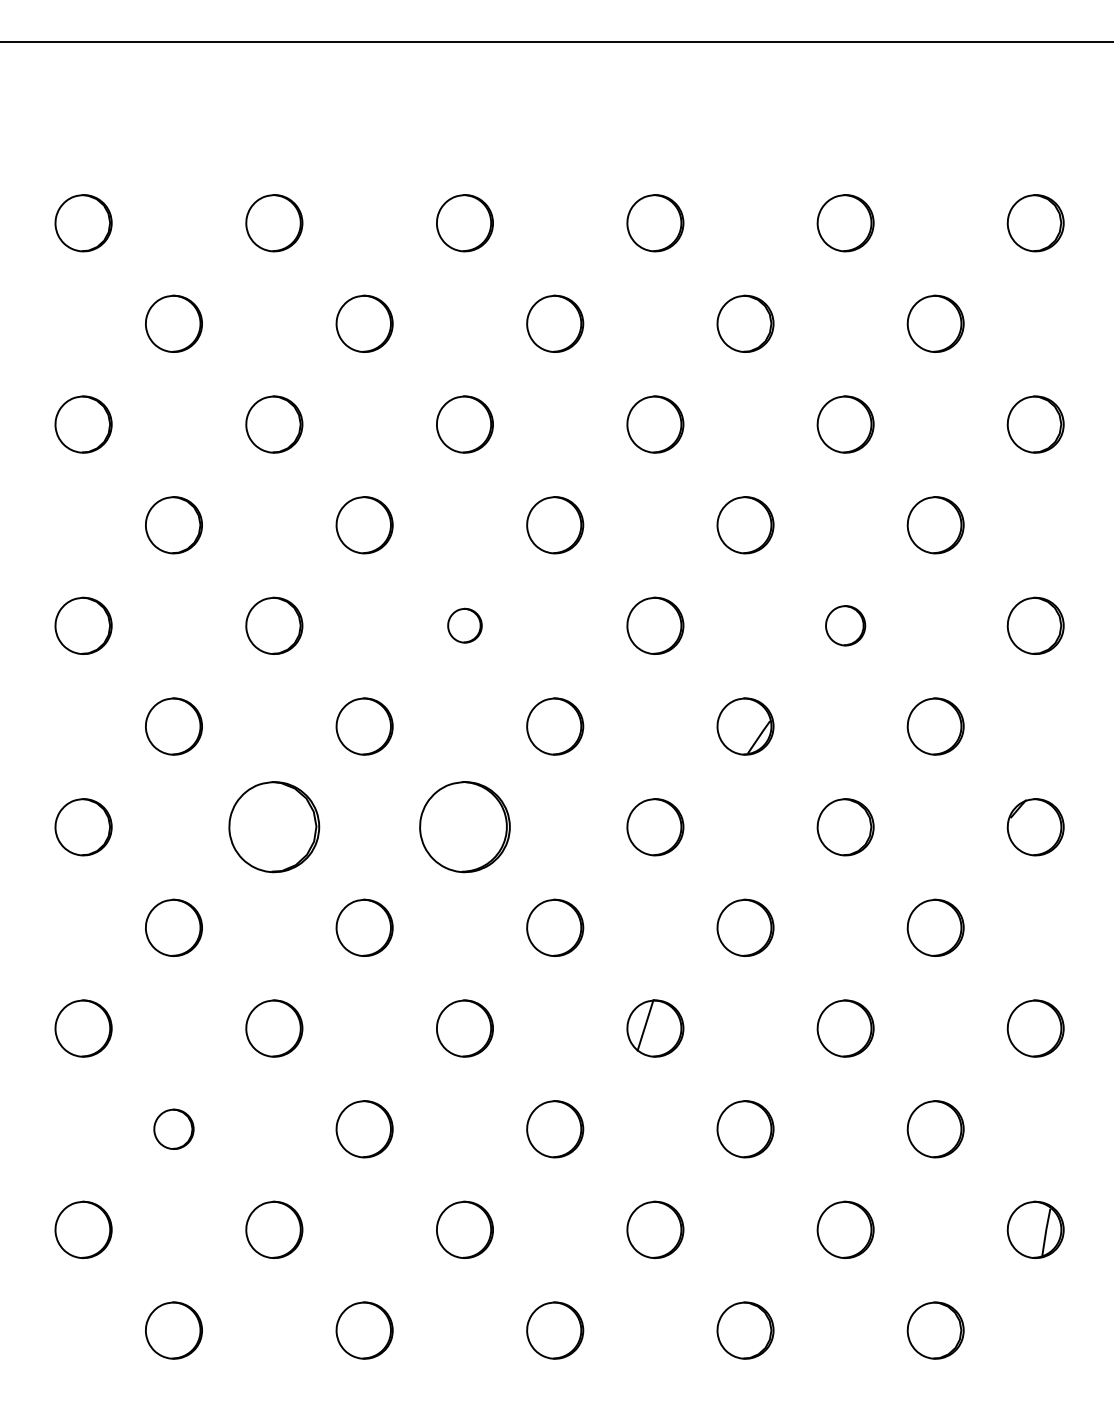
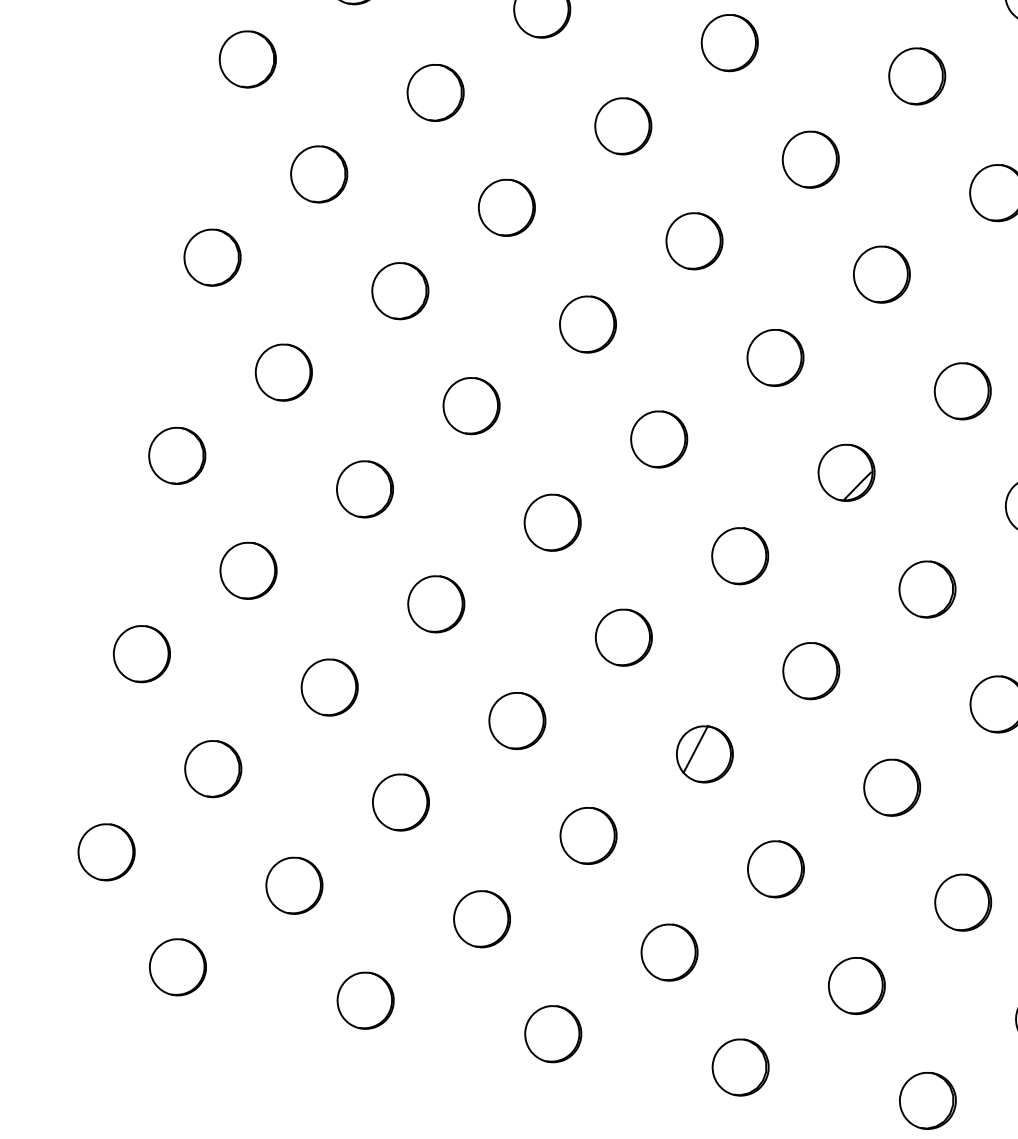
part: (464, 625) -> (587, 324), size x1.67
part: (845, 625) -> (962, 390), size x1.43
part: (274, 827) -> (365, 489), size x0.62
part: (464, 827) -> (552, 522), size x0.62
part: (173, 1129) -> (212, 769), size x1.43

